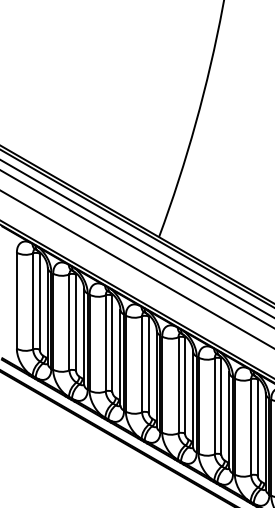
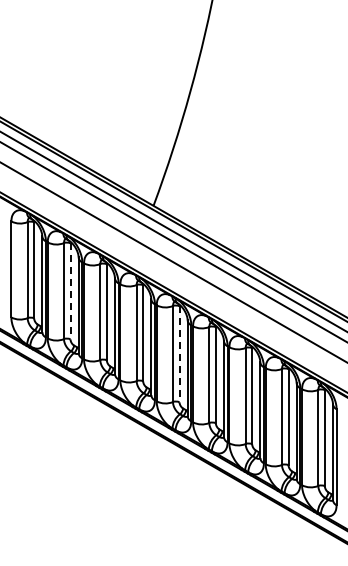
line: (75, 322) -> (70, 291), solid -> dashed
line: (184, 385) -> (179, 354), solid -> dashed

